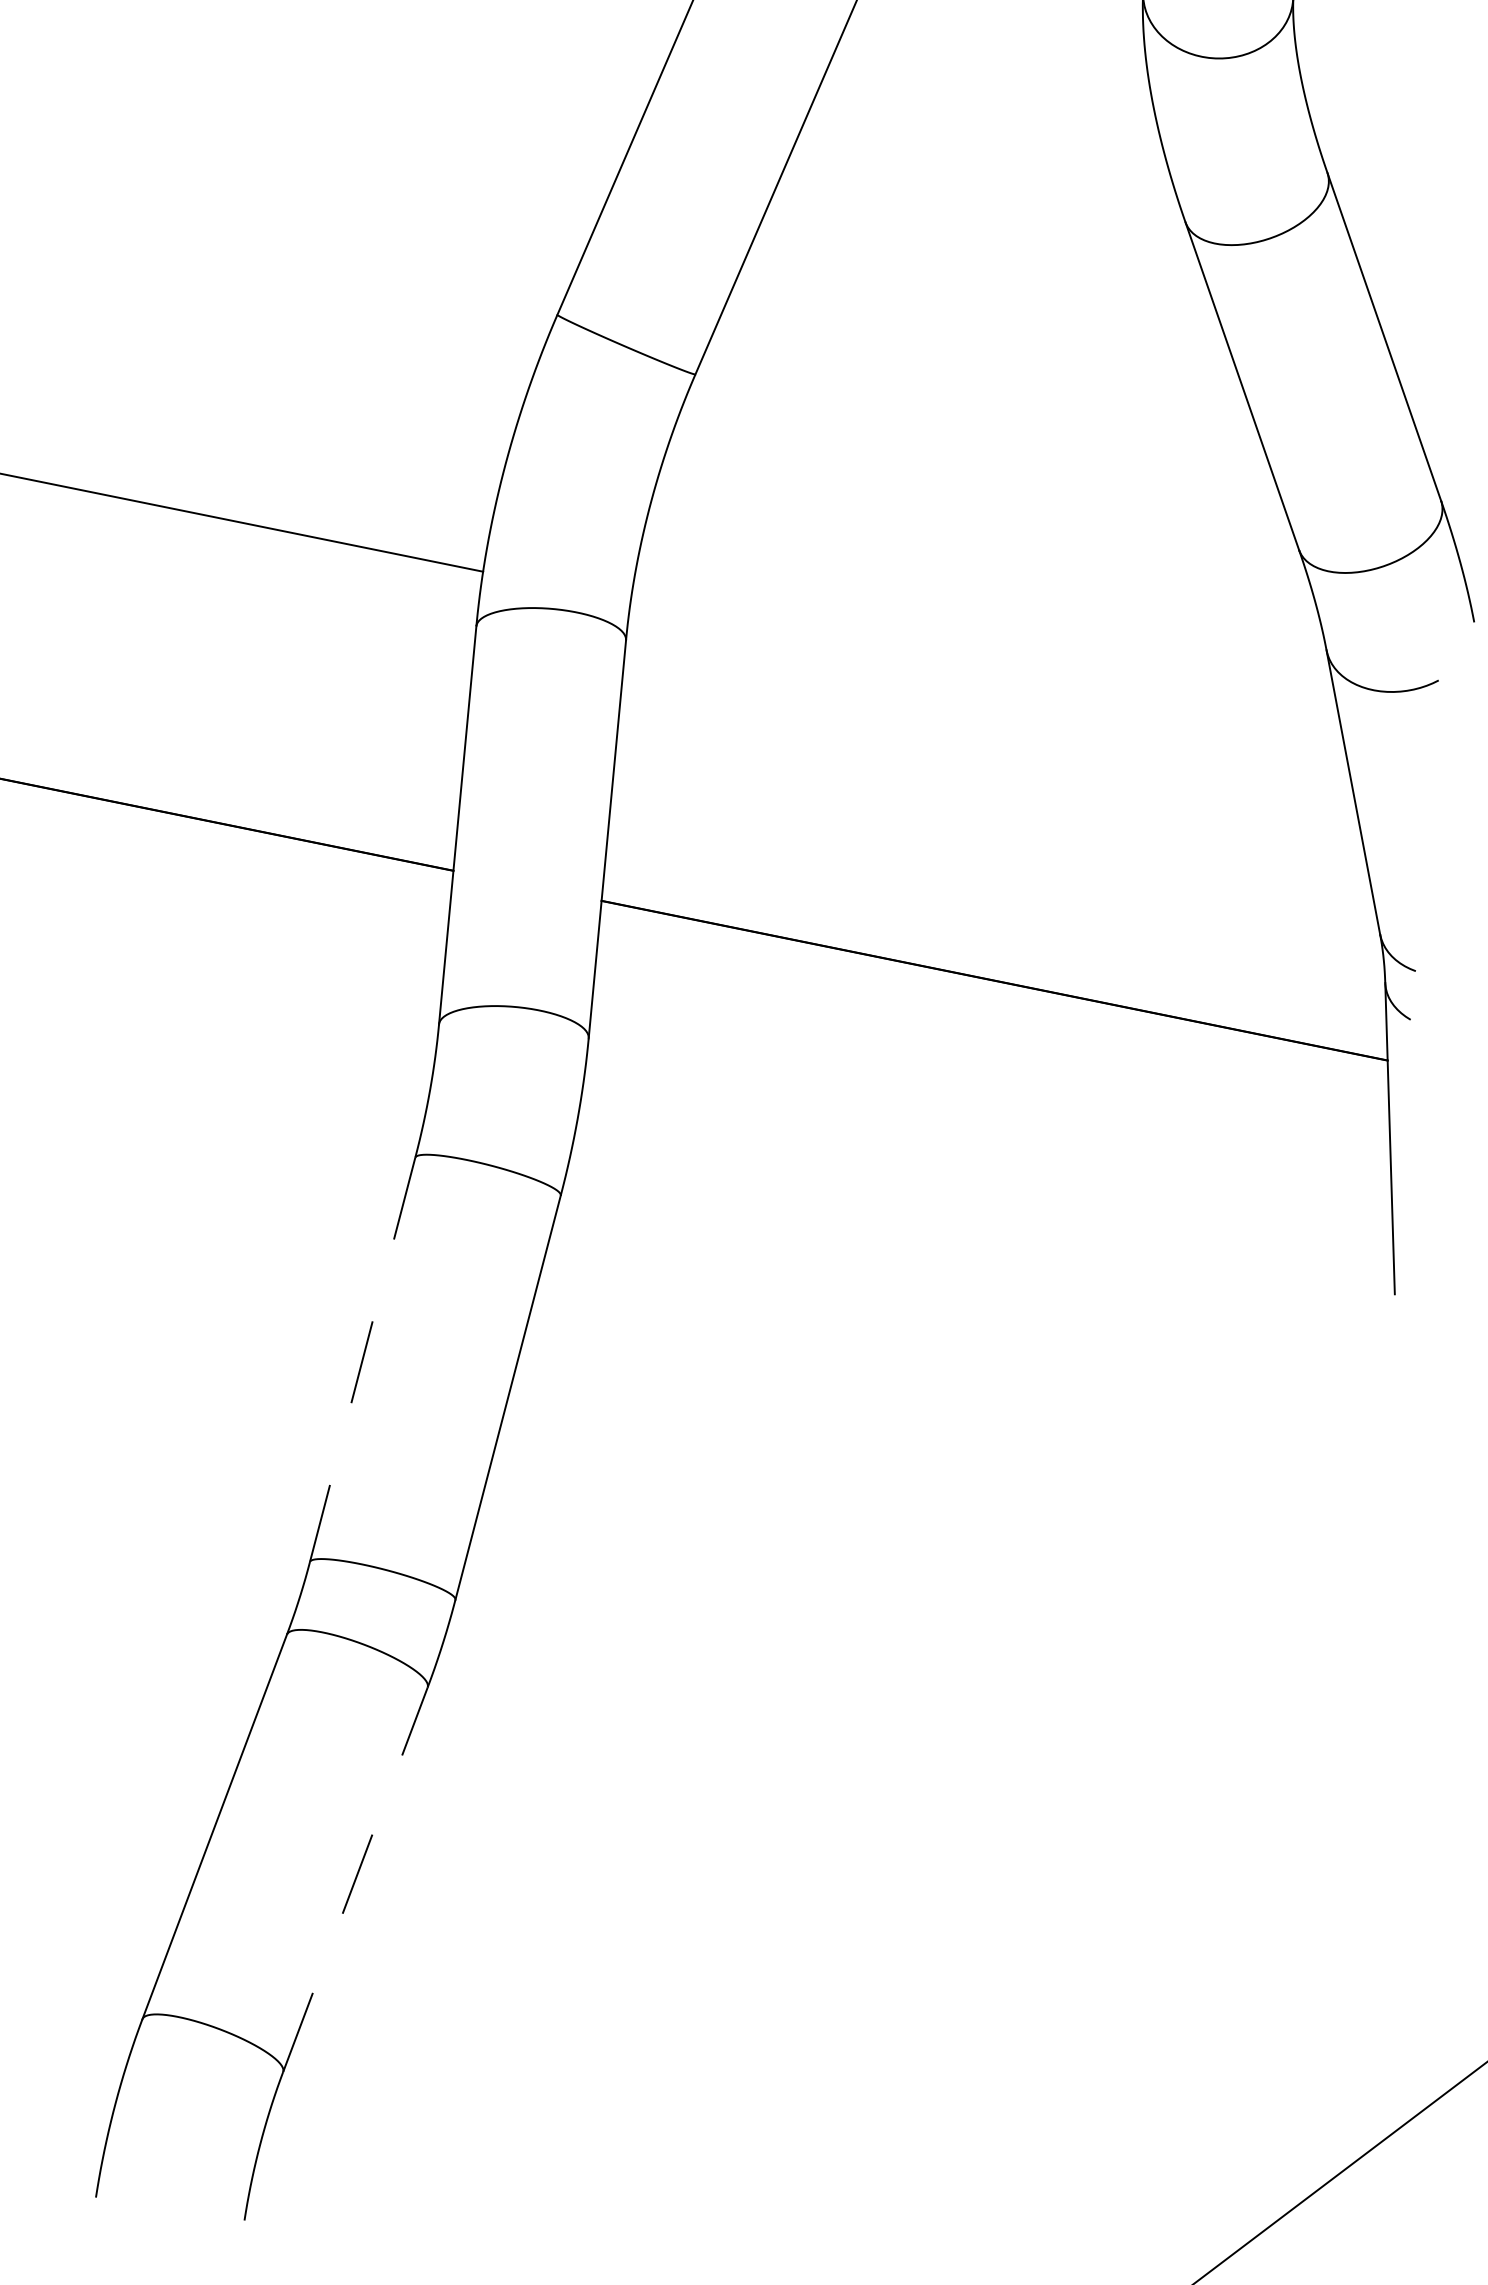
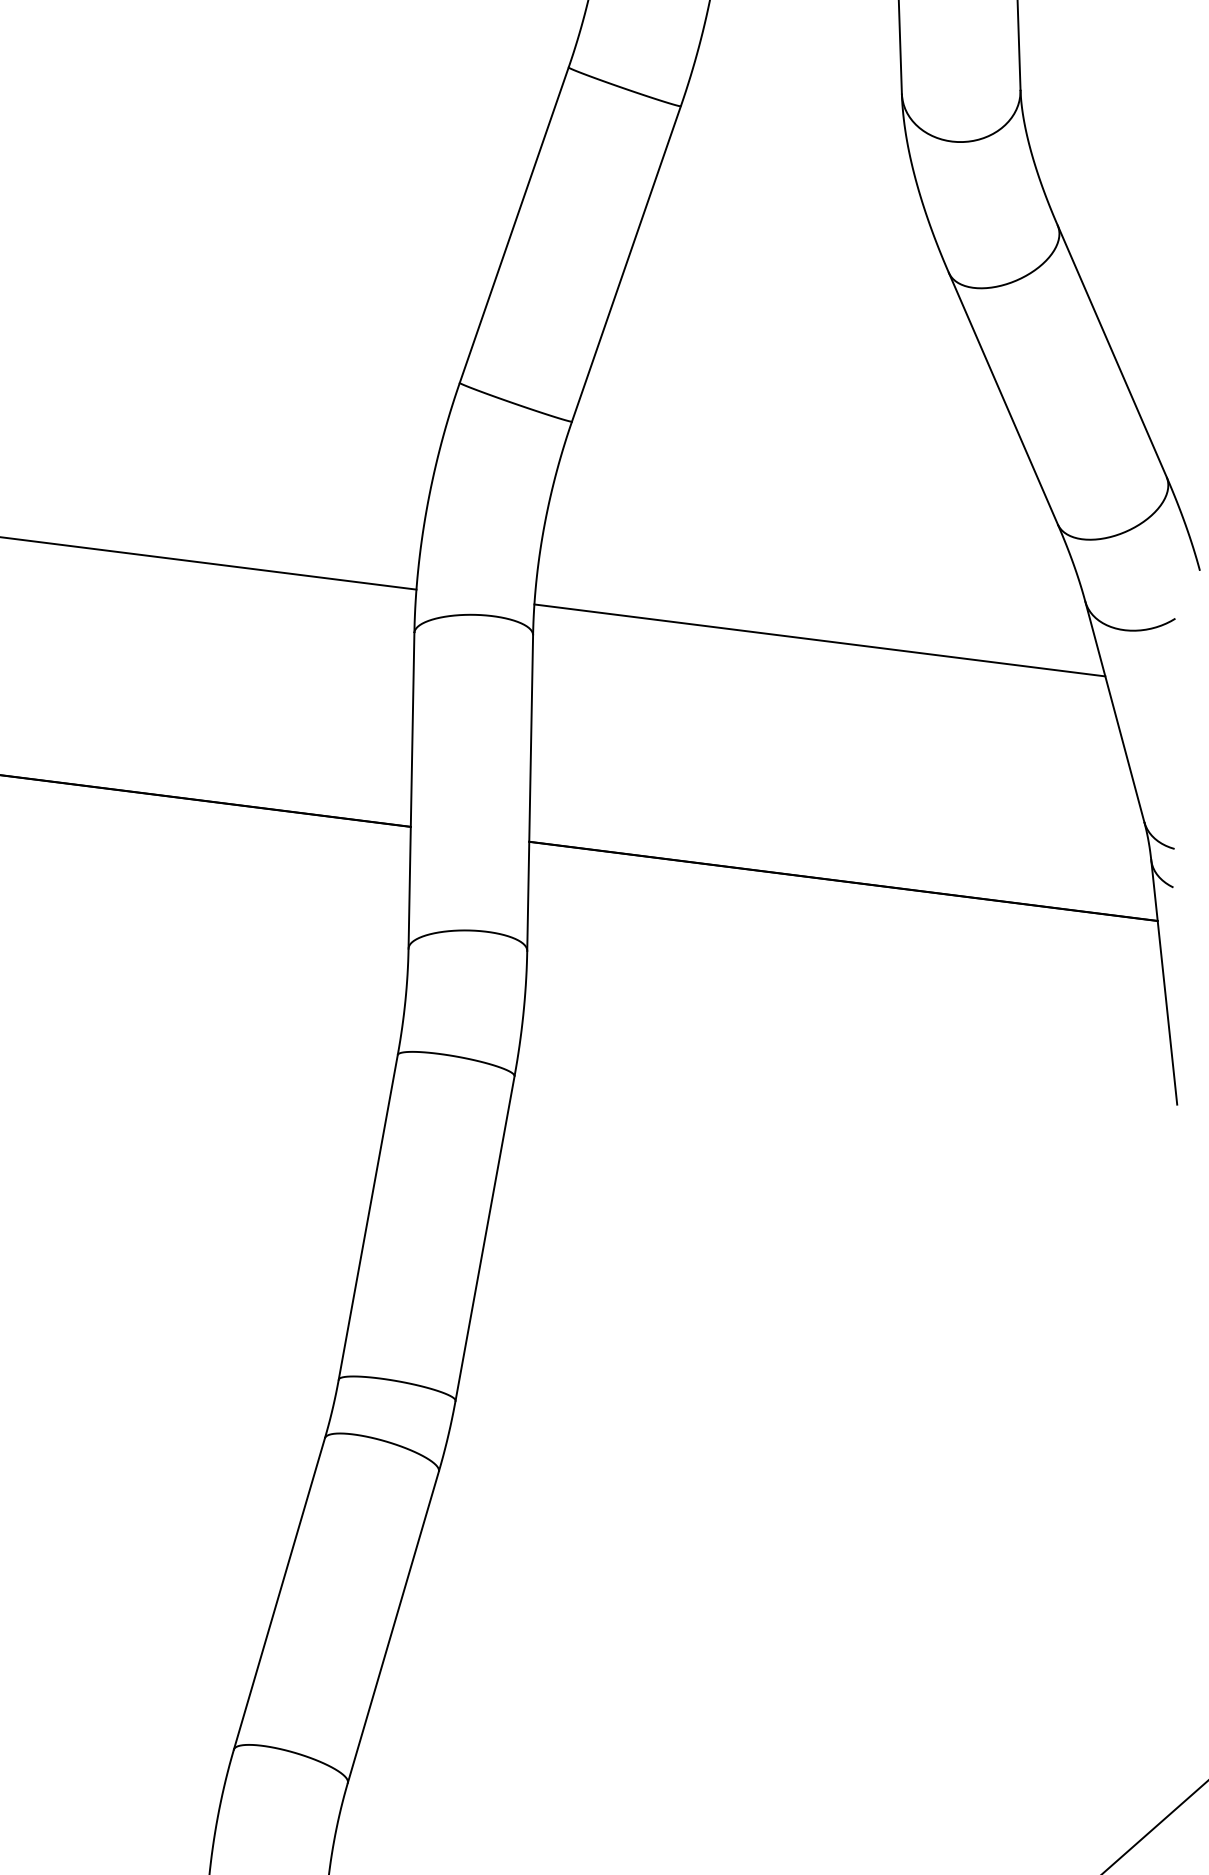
line: (987, 674) -> (819, 640), added
line: (362, 1360) -> (368, 1217), dashed -> solid
line: (355, 1878) -> (393, 1626), dashed -> solid

